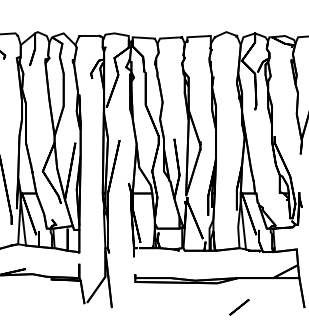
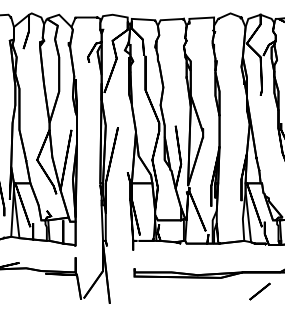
line: (239, 307) -> (260, 291), moved

